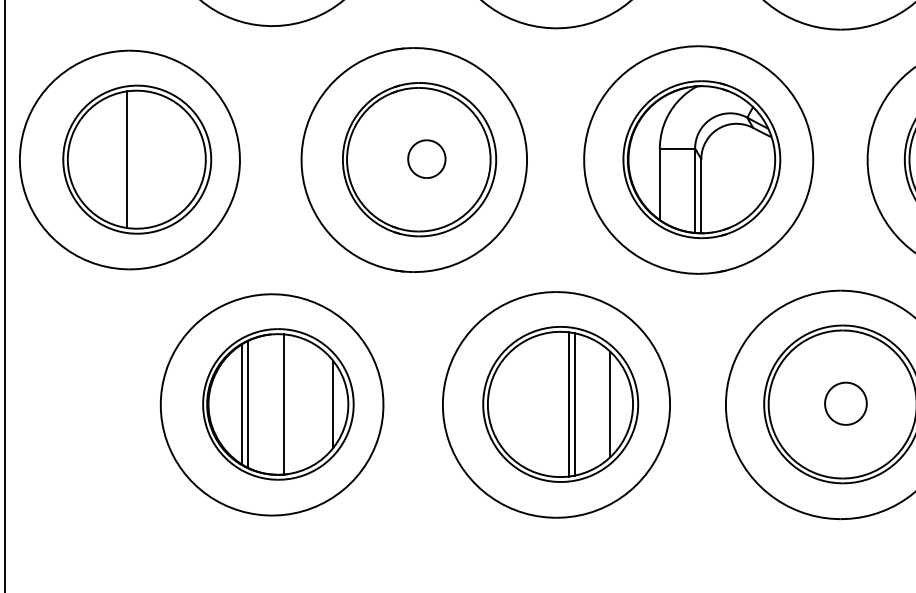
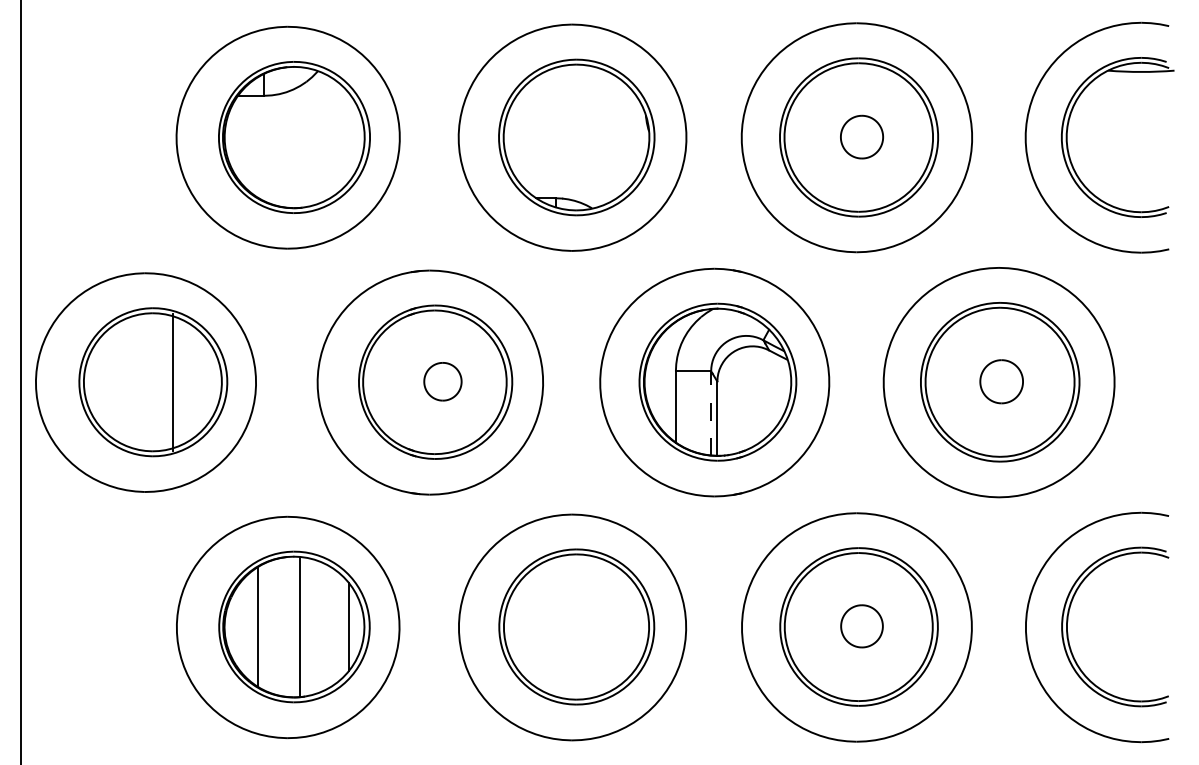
line: (127, 158) -> (173, 381), moved
line: (695, 190) -> (711, 413), solid -> dashed
line: (248, 403) -> (264, 626), removed
line: (568, 403) -> (584, 626), removed
line: (575, 403) -> (591, 626), removed
line: (610, 403) -> (626, 626), removed

